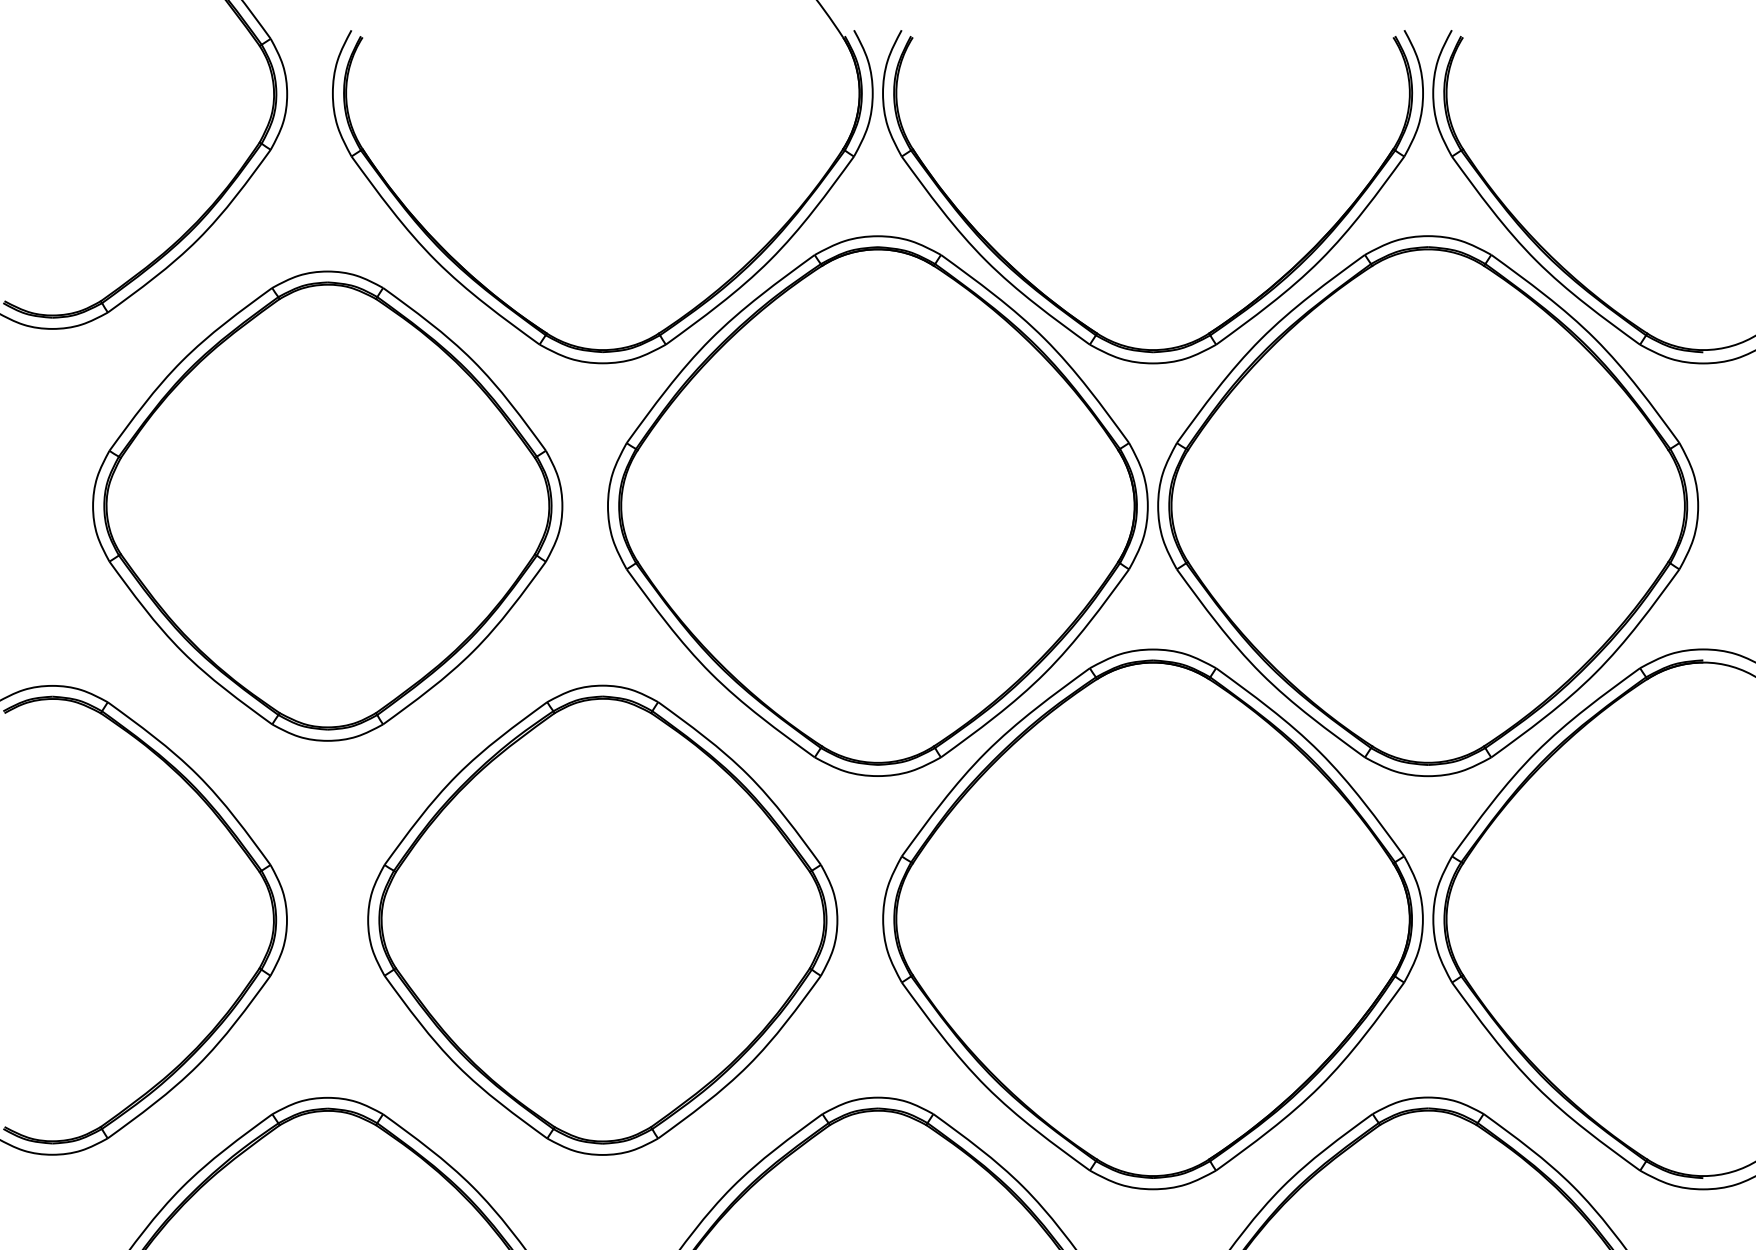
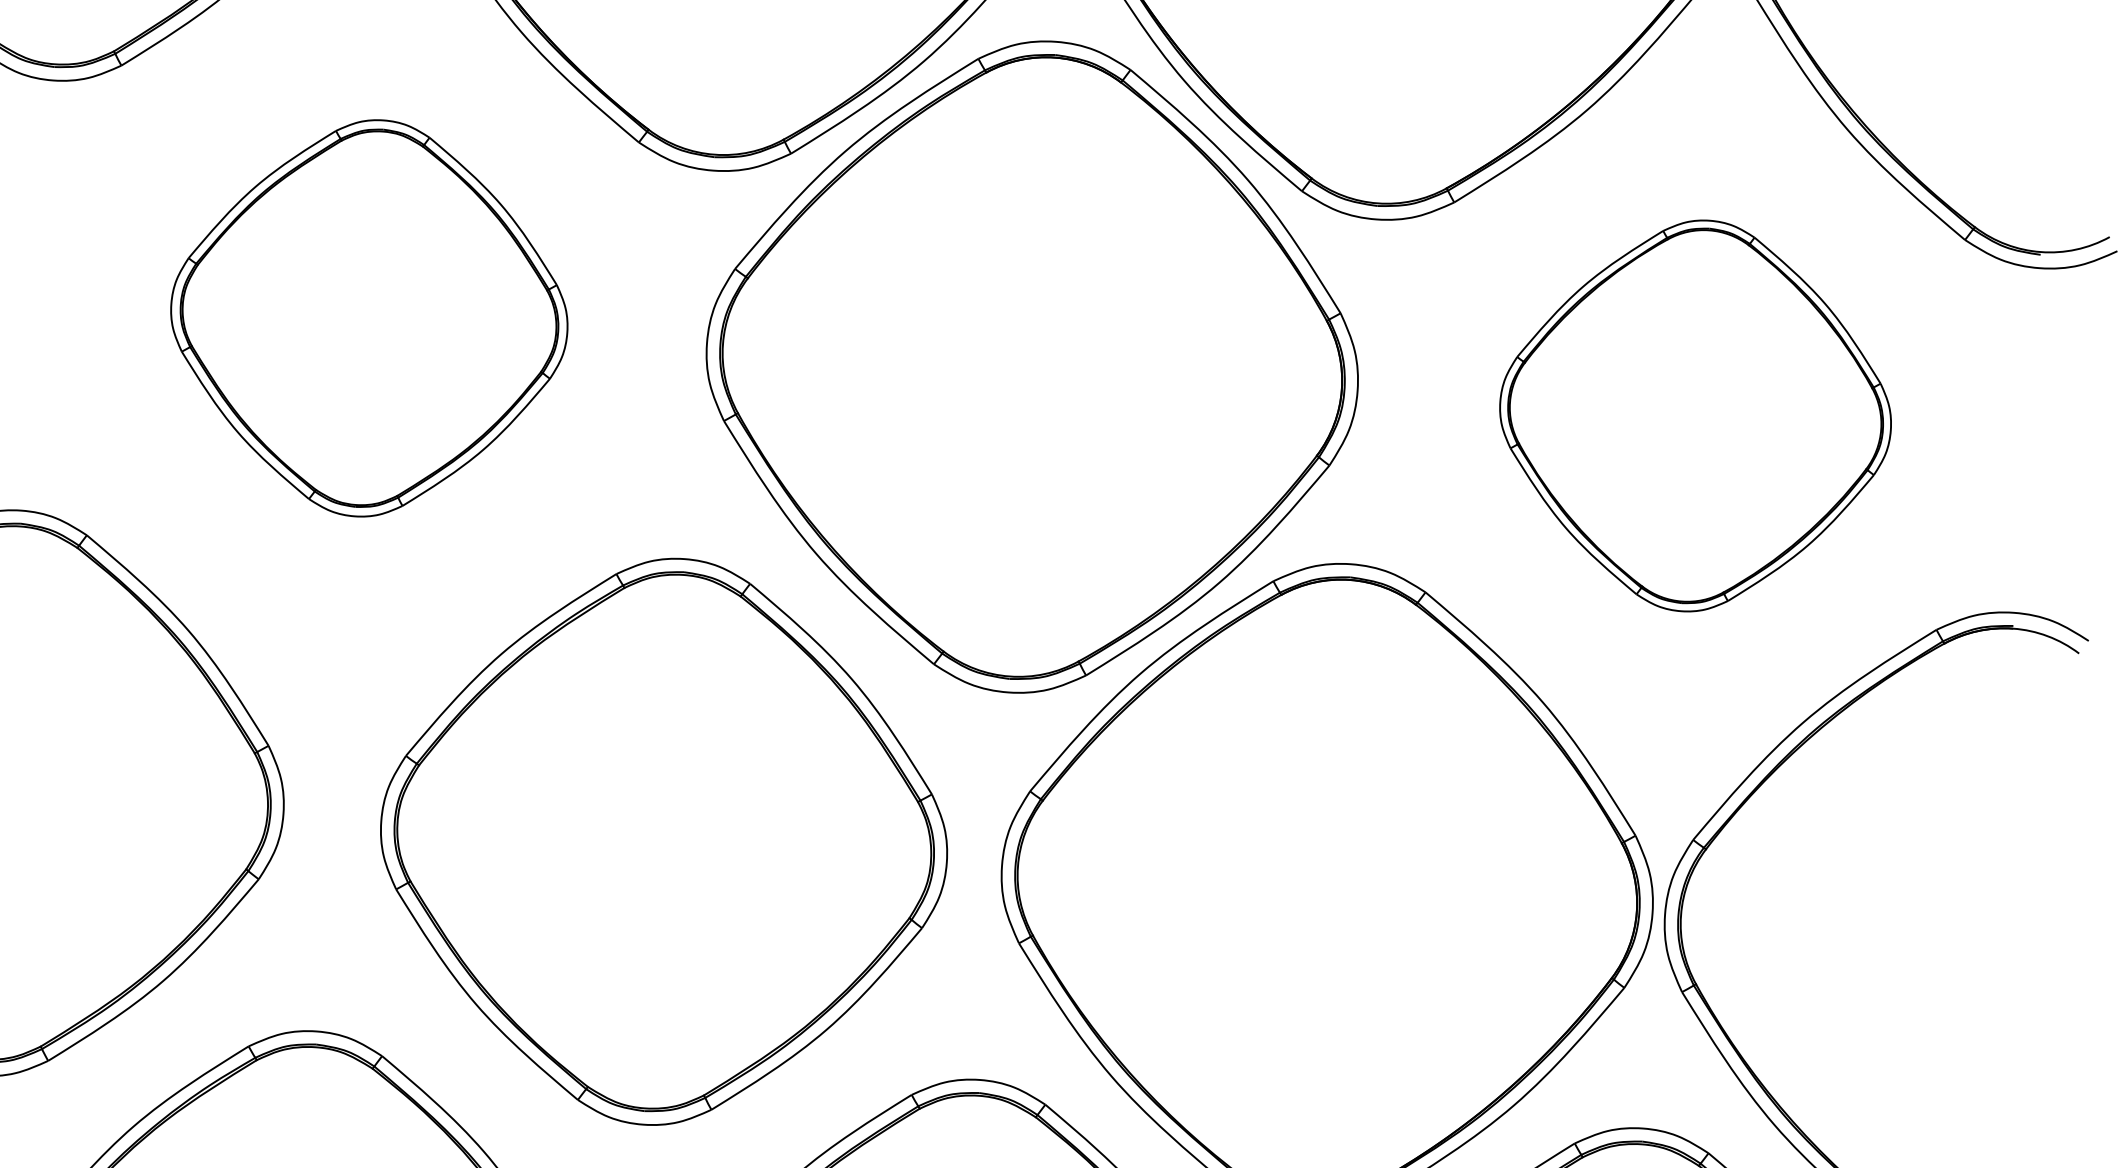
part: (327, 505) -> (369, 317), size x0.7
part: (1428, 506) -> (1695, 416), size x0.6

